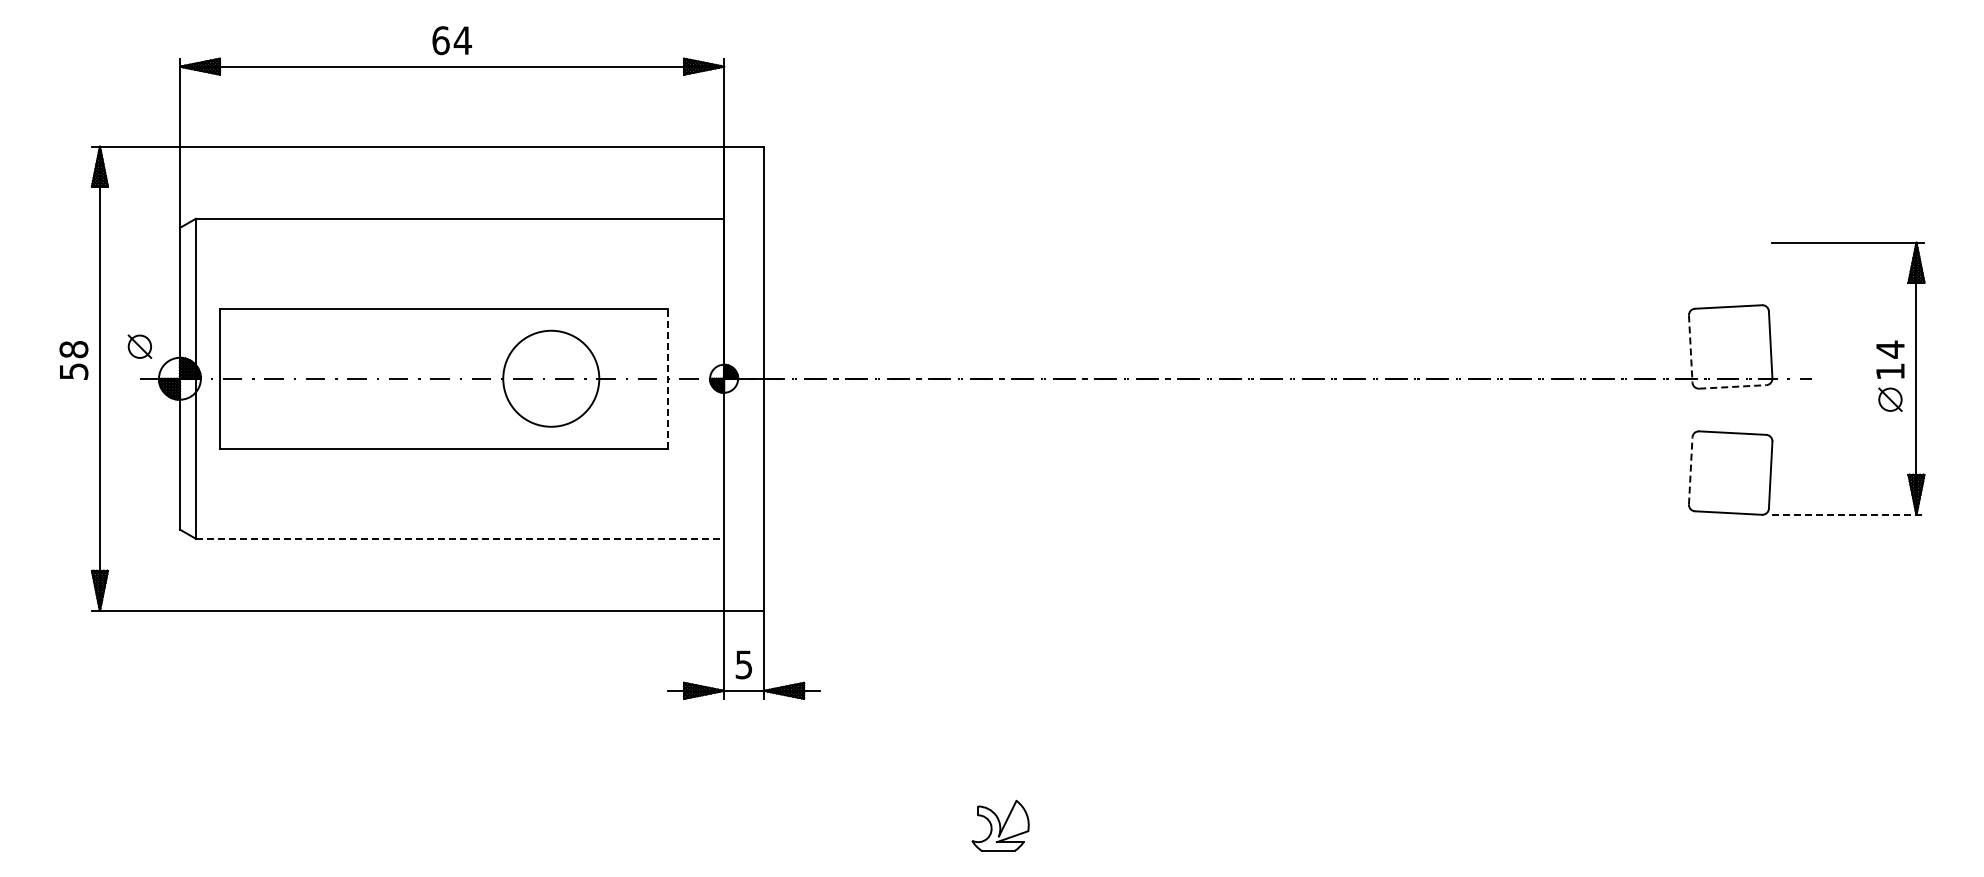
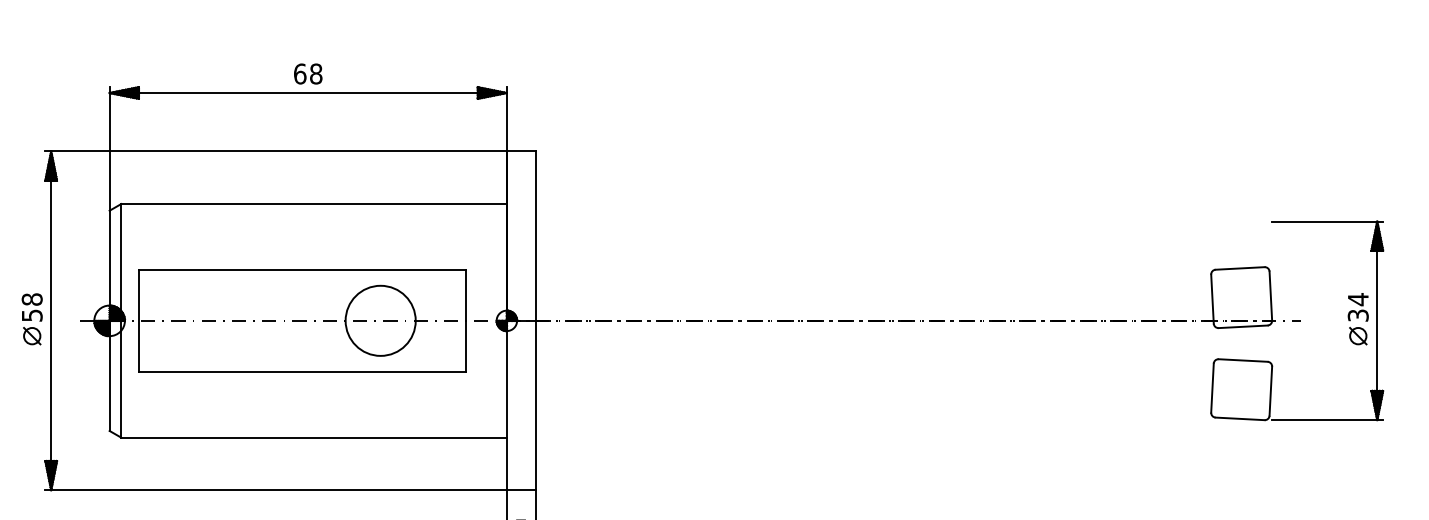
text: (462, 40) -> (315, 73), 64 -> 68
part: (139, 346) -> (31, 335), moved
line: (1690, 349) -> (1212, 299), dashed -> solid
text: (1890, 371) -> (1358, 315), 14 -> 34
line: (668, 378) -> (466, 320), dashed -> solid
line: (1732, 386) -> (1242, 326), dashed -> solid
line: (1690, 471) -> (1212, 388), dashed -> solid
line: (1848, 514) -> (1327, 419), dashed -> solid
line: (460, 538) -> (314, 437), dashed -> solid

